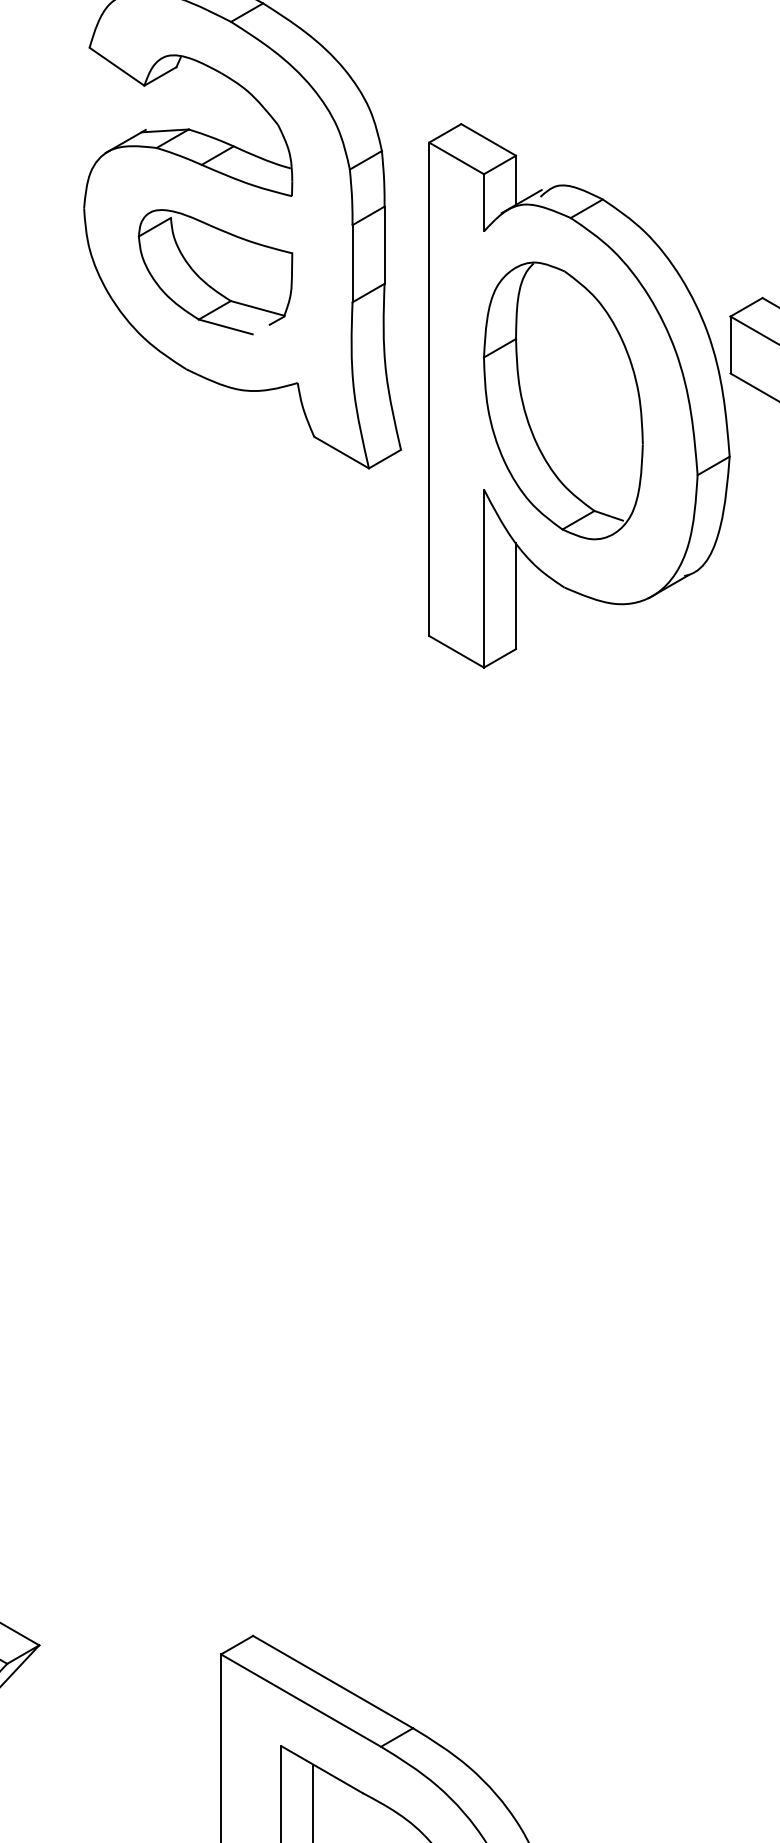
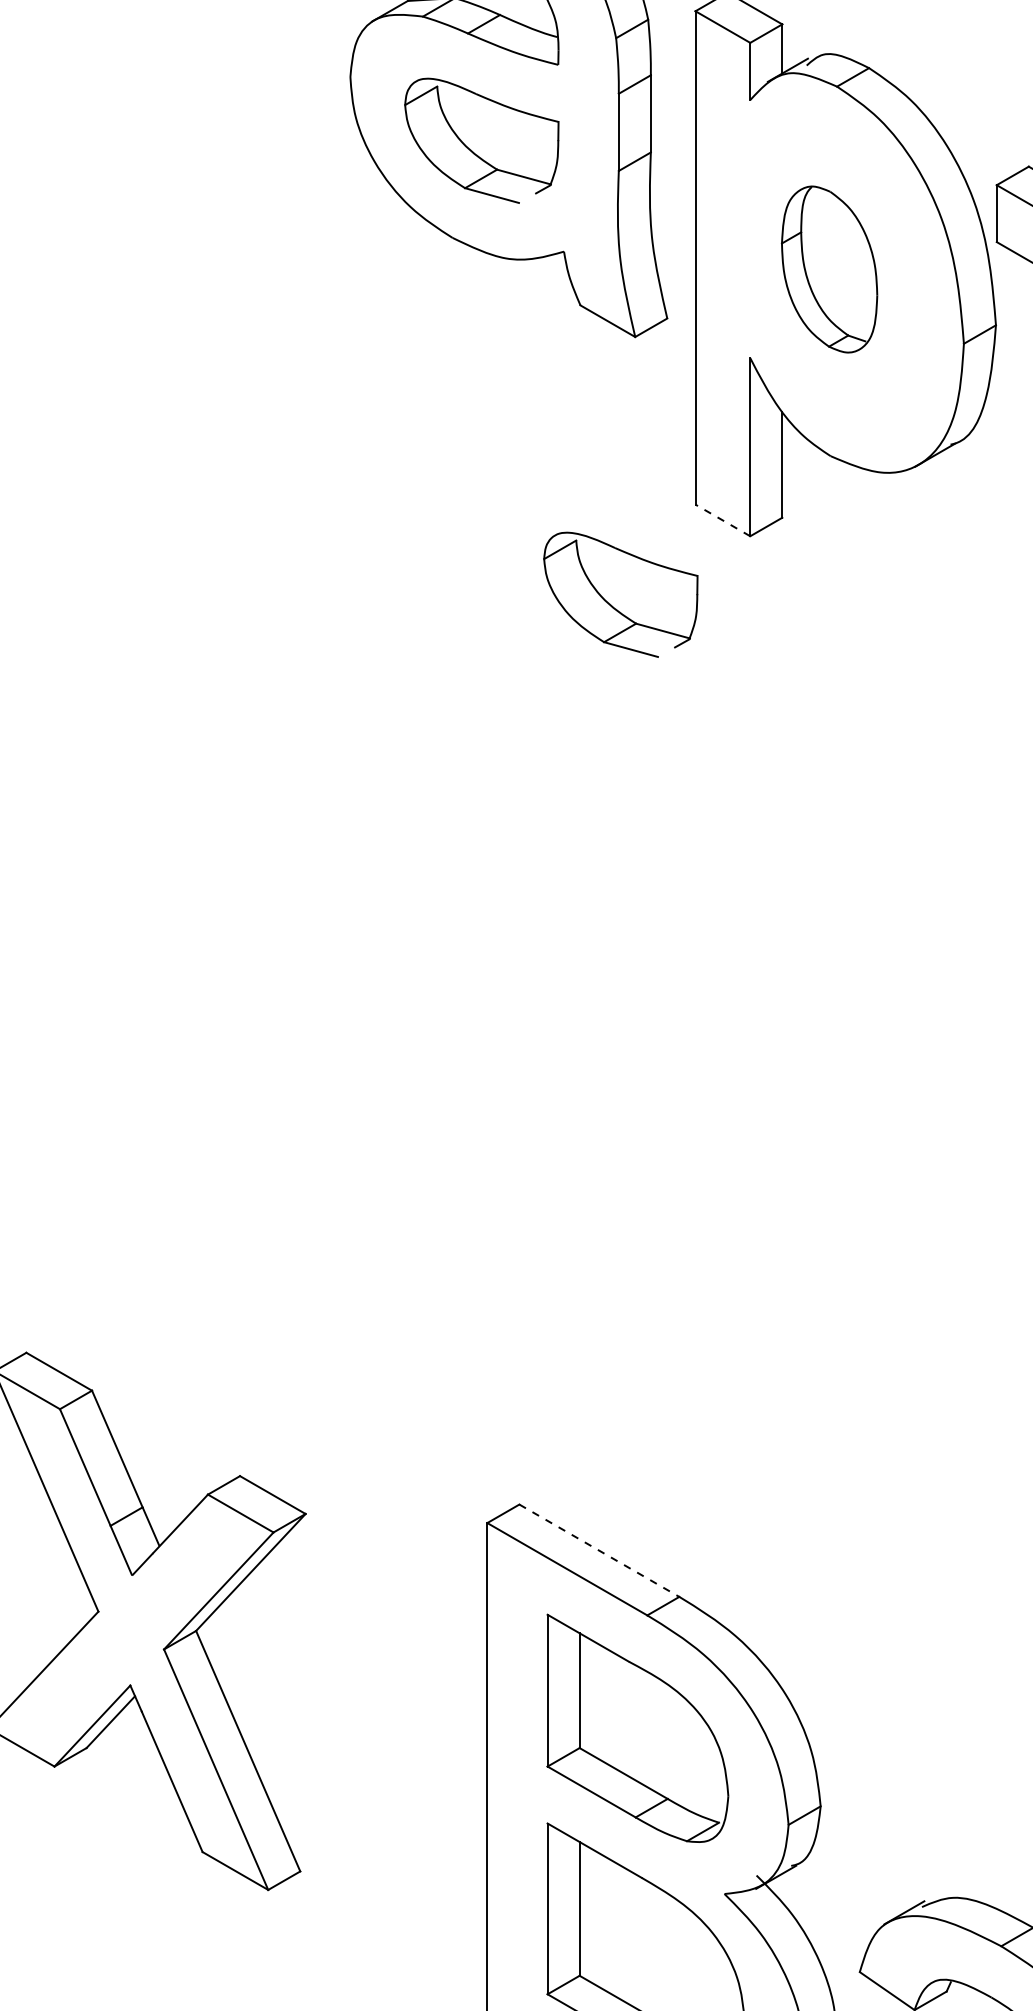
part: (563, 400) -> (829, 269), size x0.6
line: (456, 651) -> (722, 520), solid -> dashed
part: (354, 725) -> (620, 594), added
line: (333, 1681) -> (599, 1550), solid -> dashed

